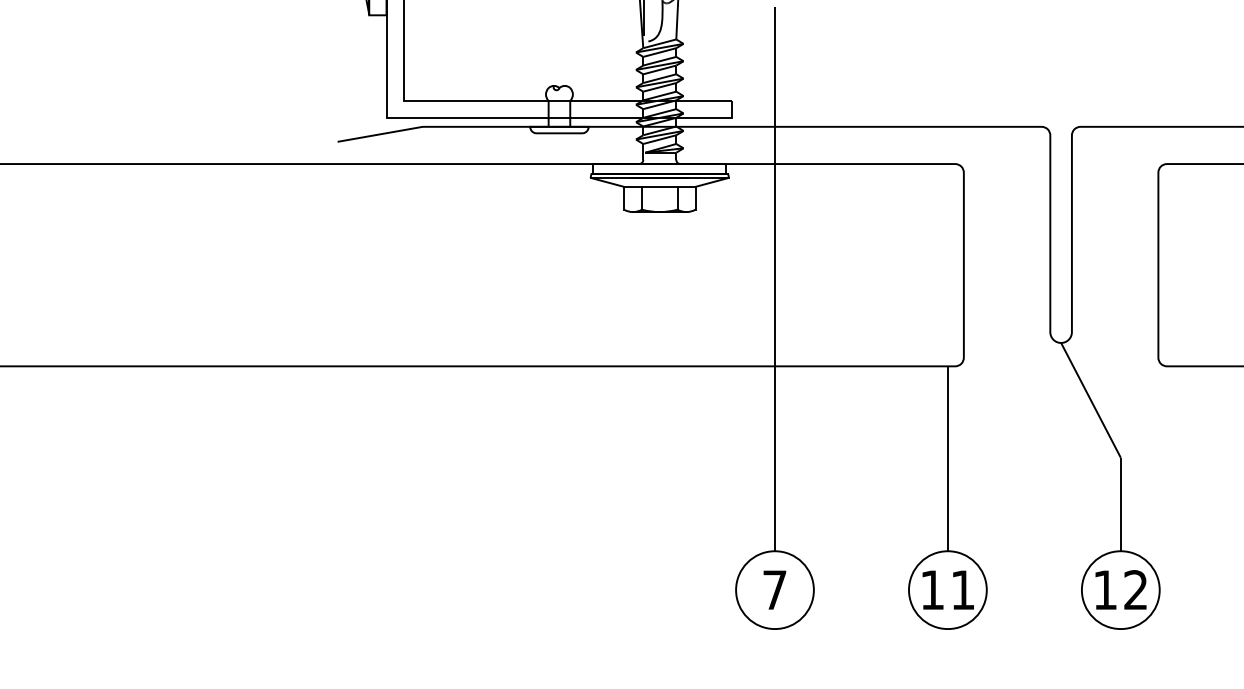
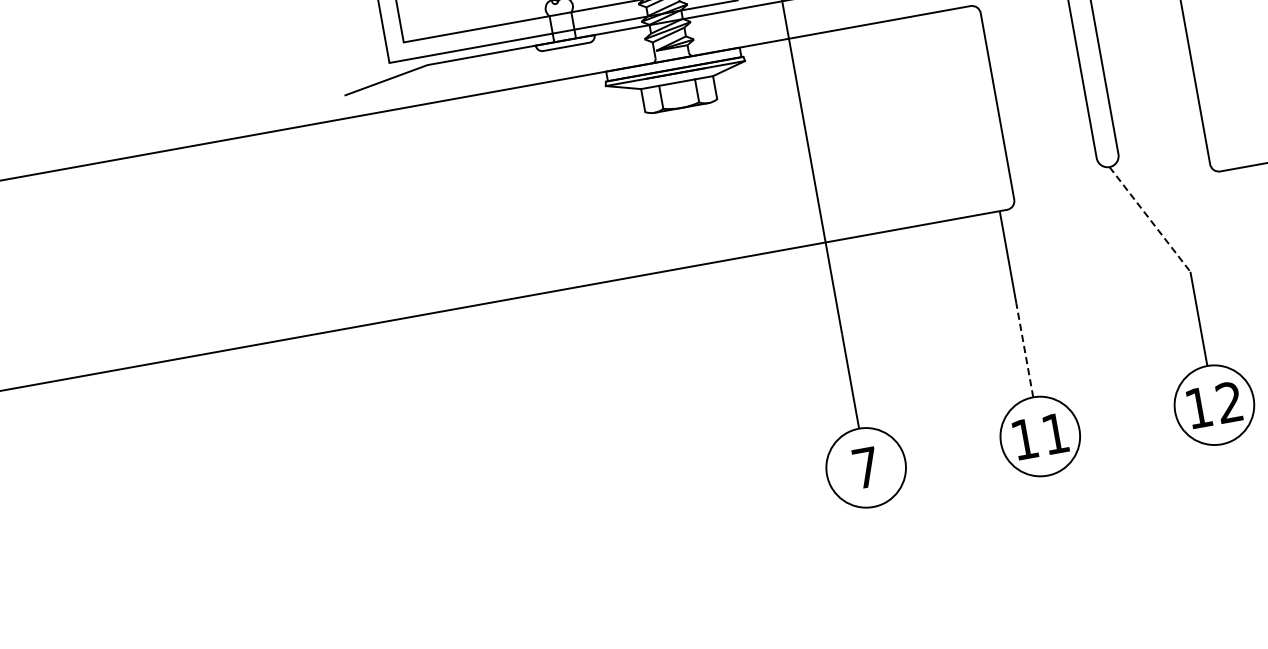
line: (1090, 400) -> (1149, 219), solid -> dashed
line: (947, 504) -> (1024, 350), solid -> dashed

